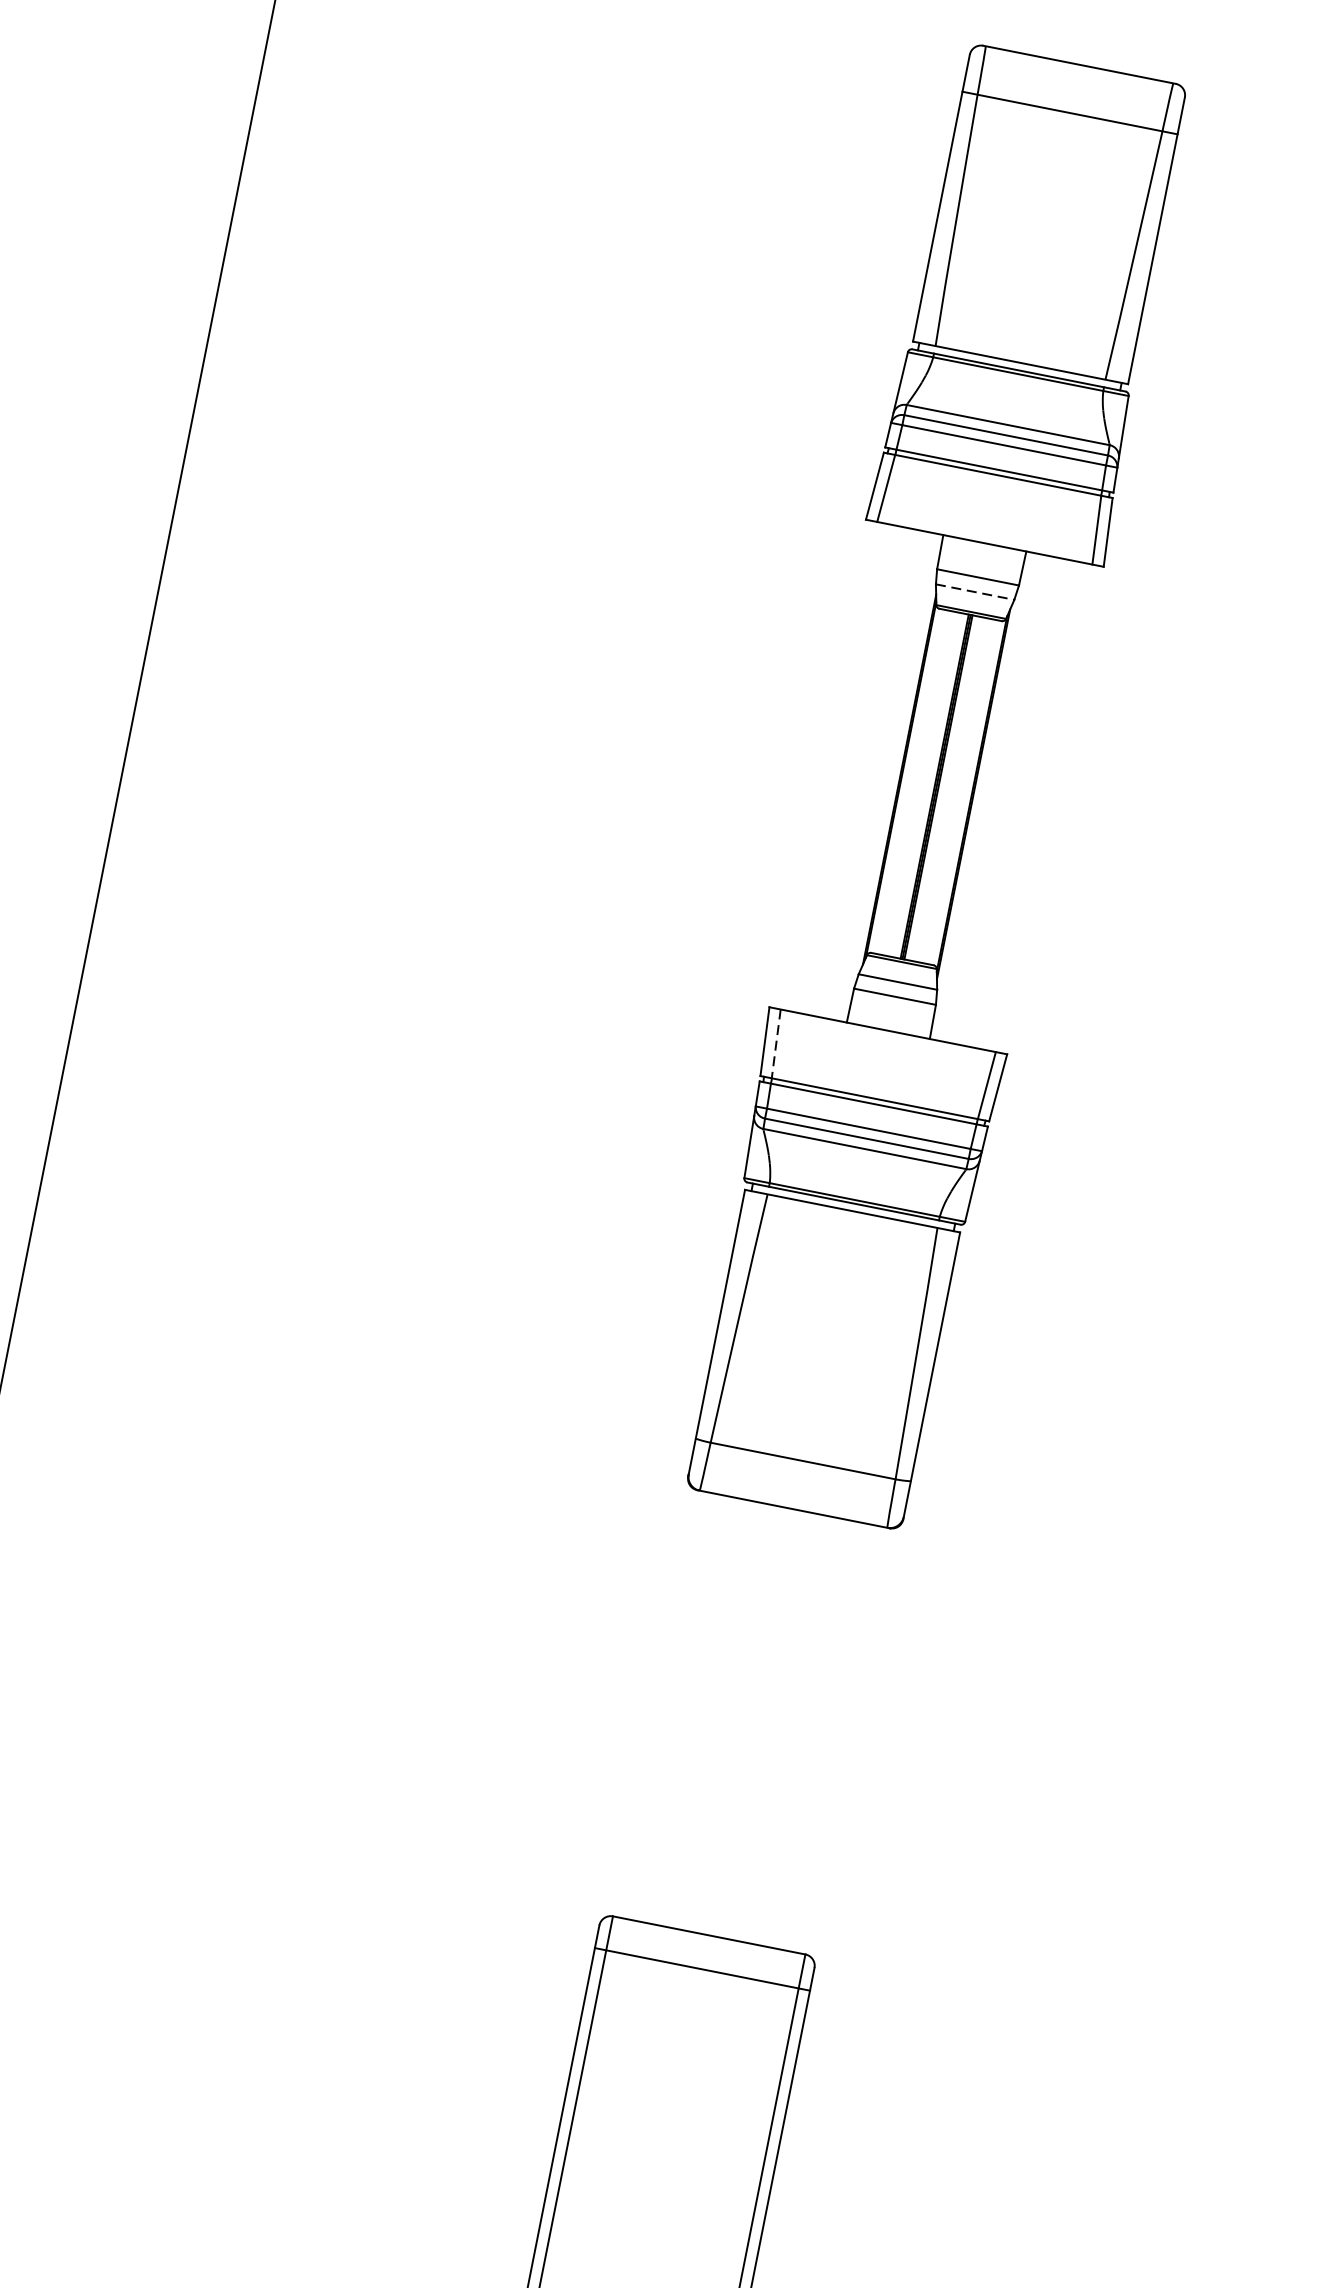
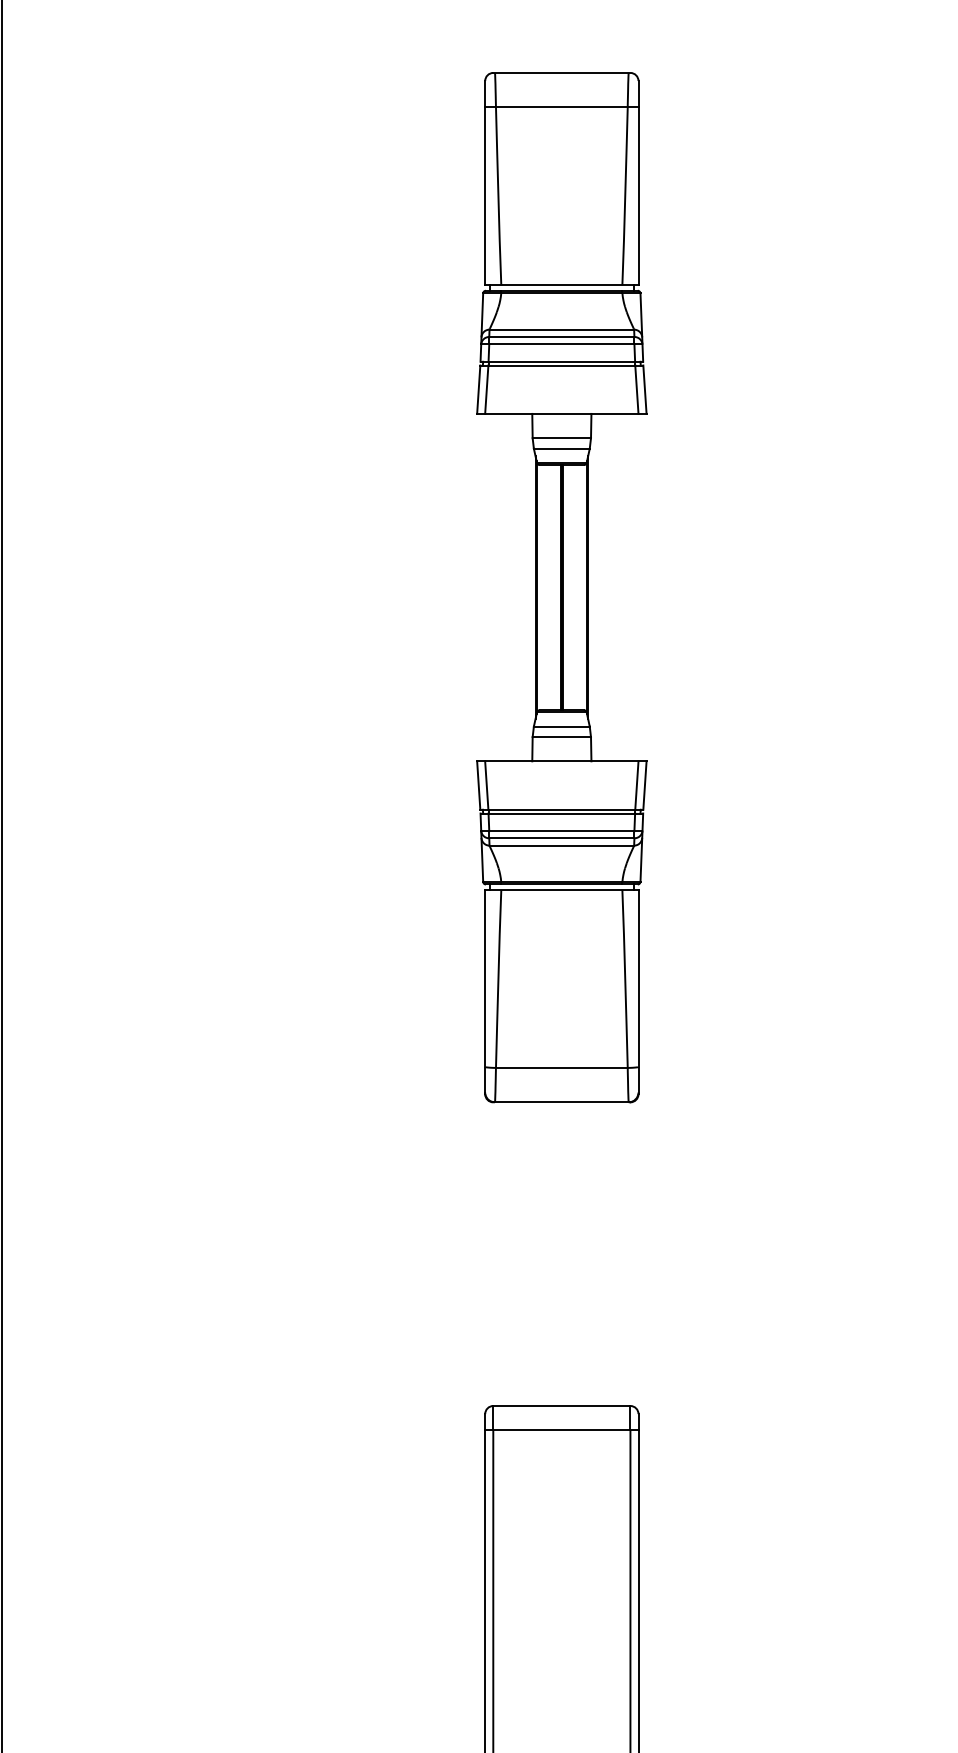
line: (974, 591) -> (561, 448), dashed -> solid
line: (775, 1045) -> (486, 786), dashed -> solid

